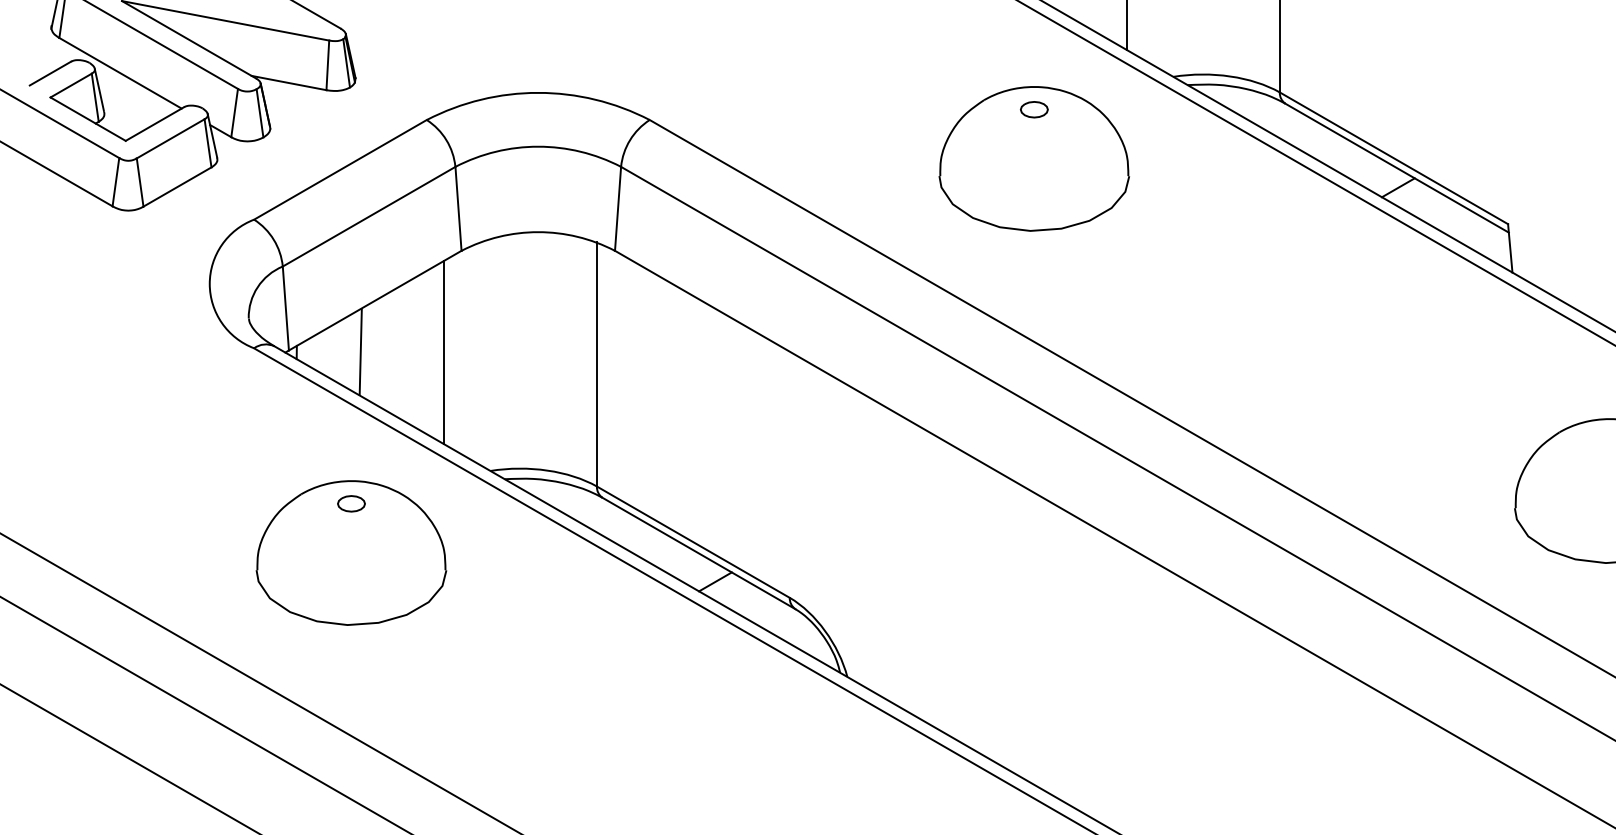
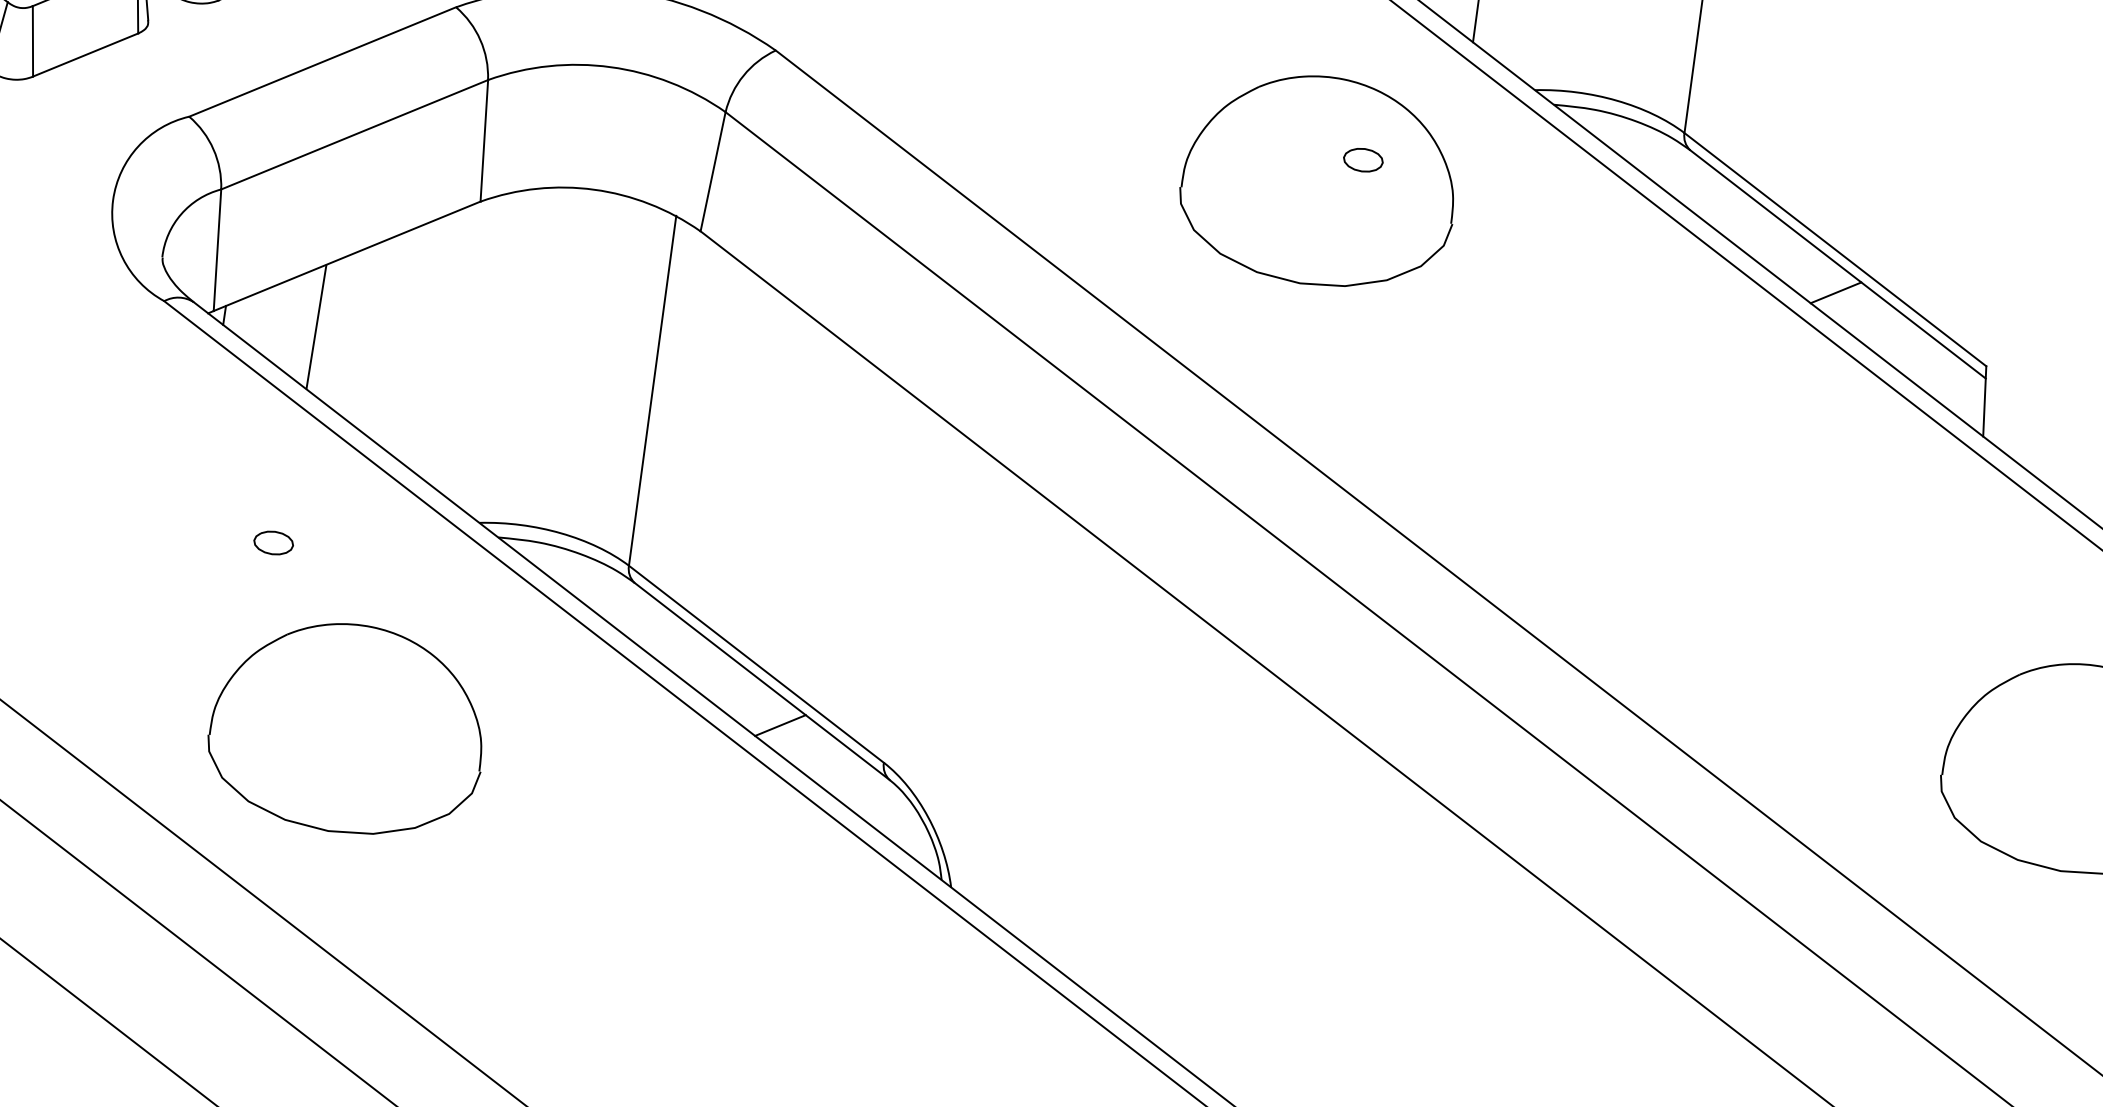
part: (1034, 109) -> (1363, 159), moved
line: (443, 352) -> (434, 343), removed
part: (351, 552) -> (348, 727), moved

